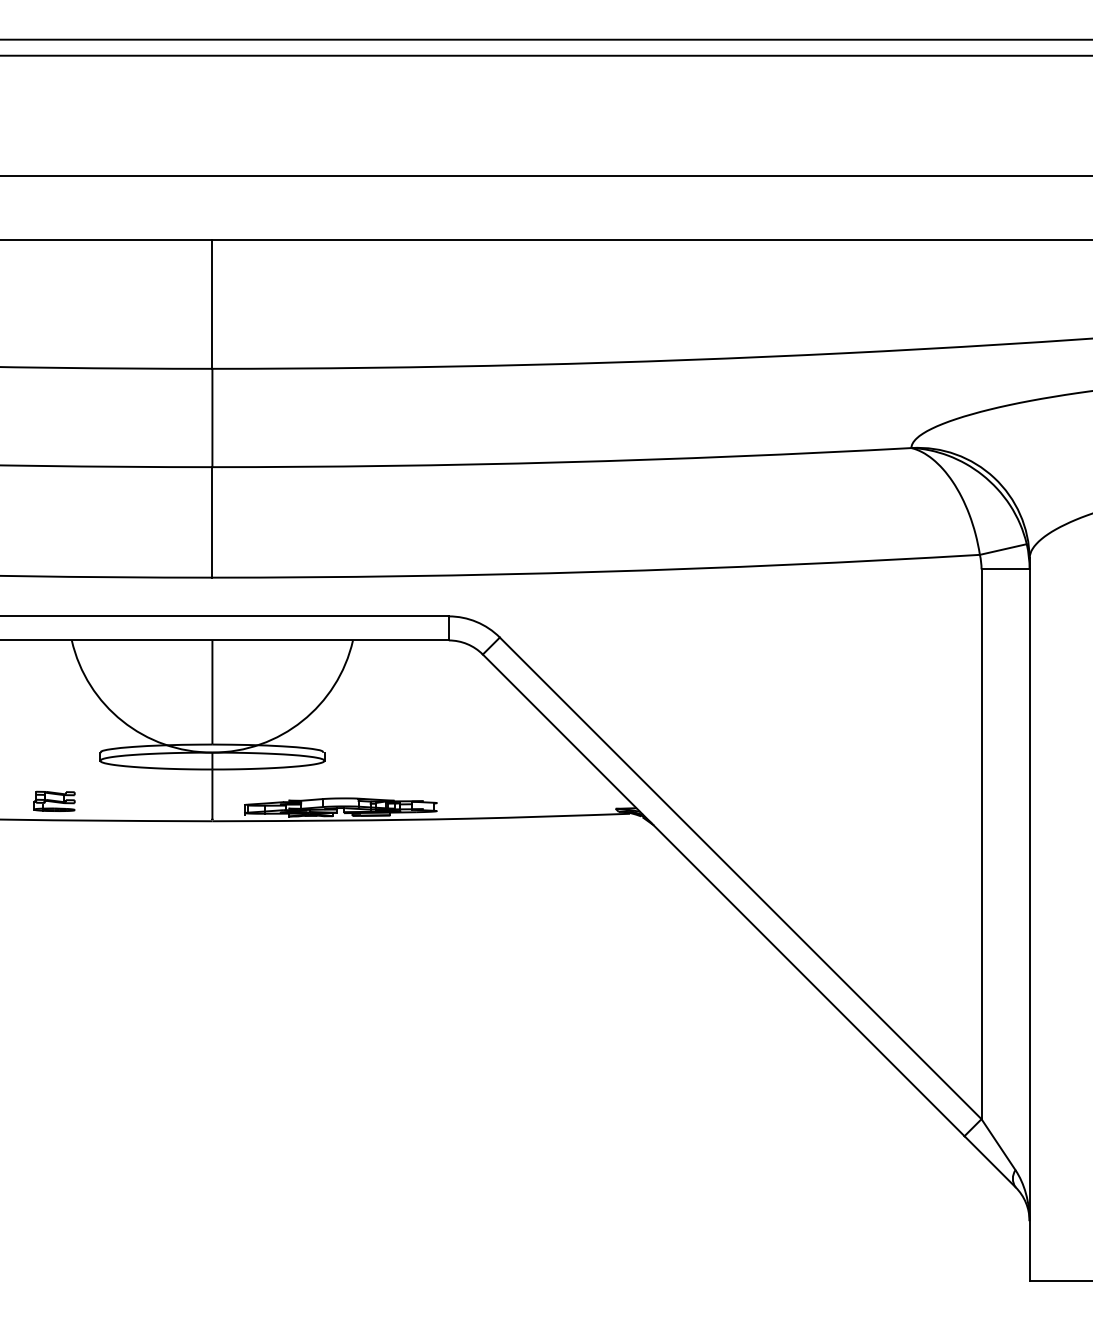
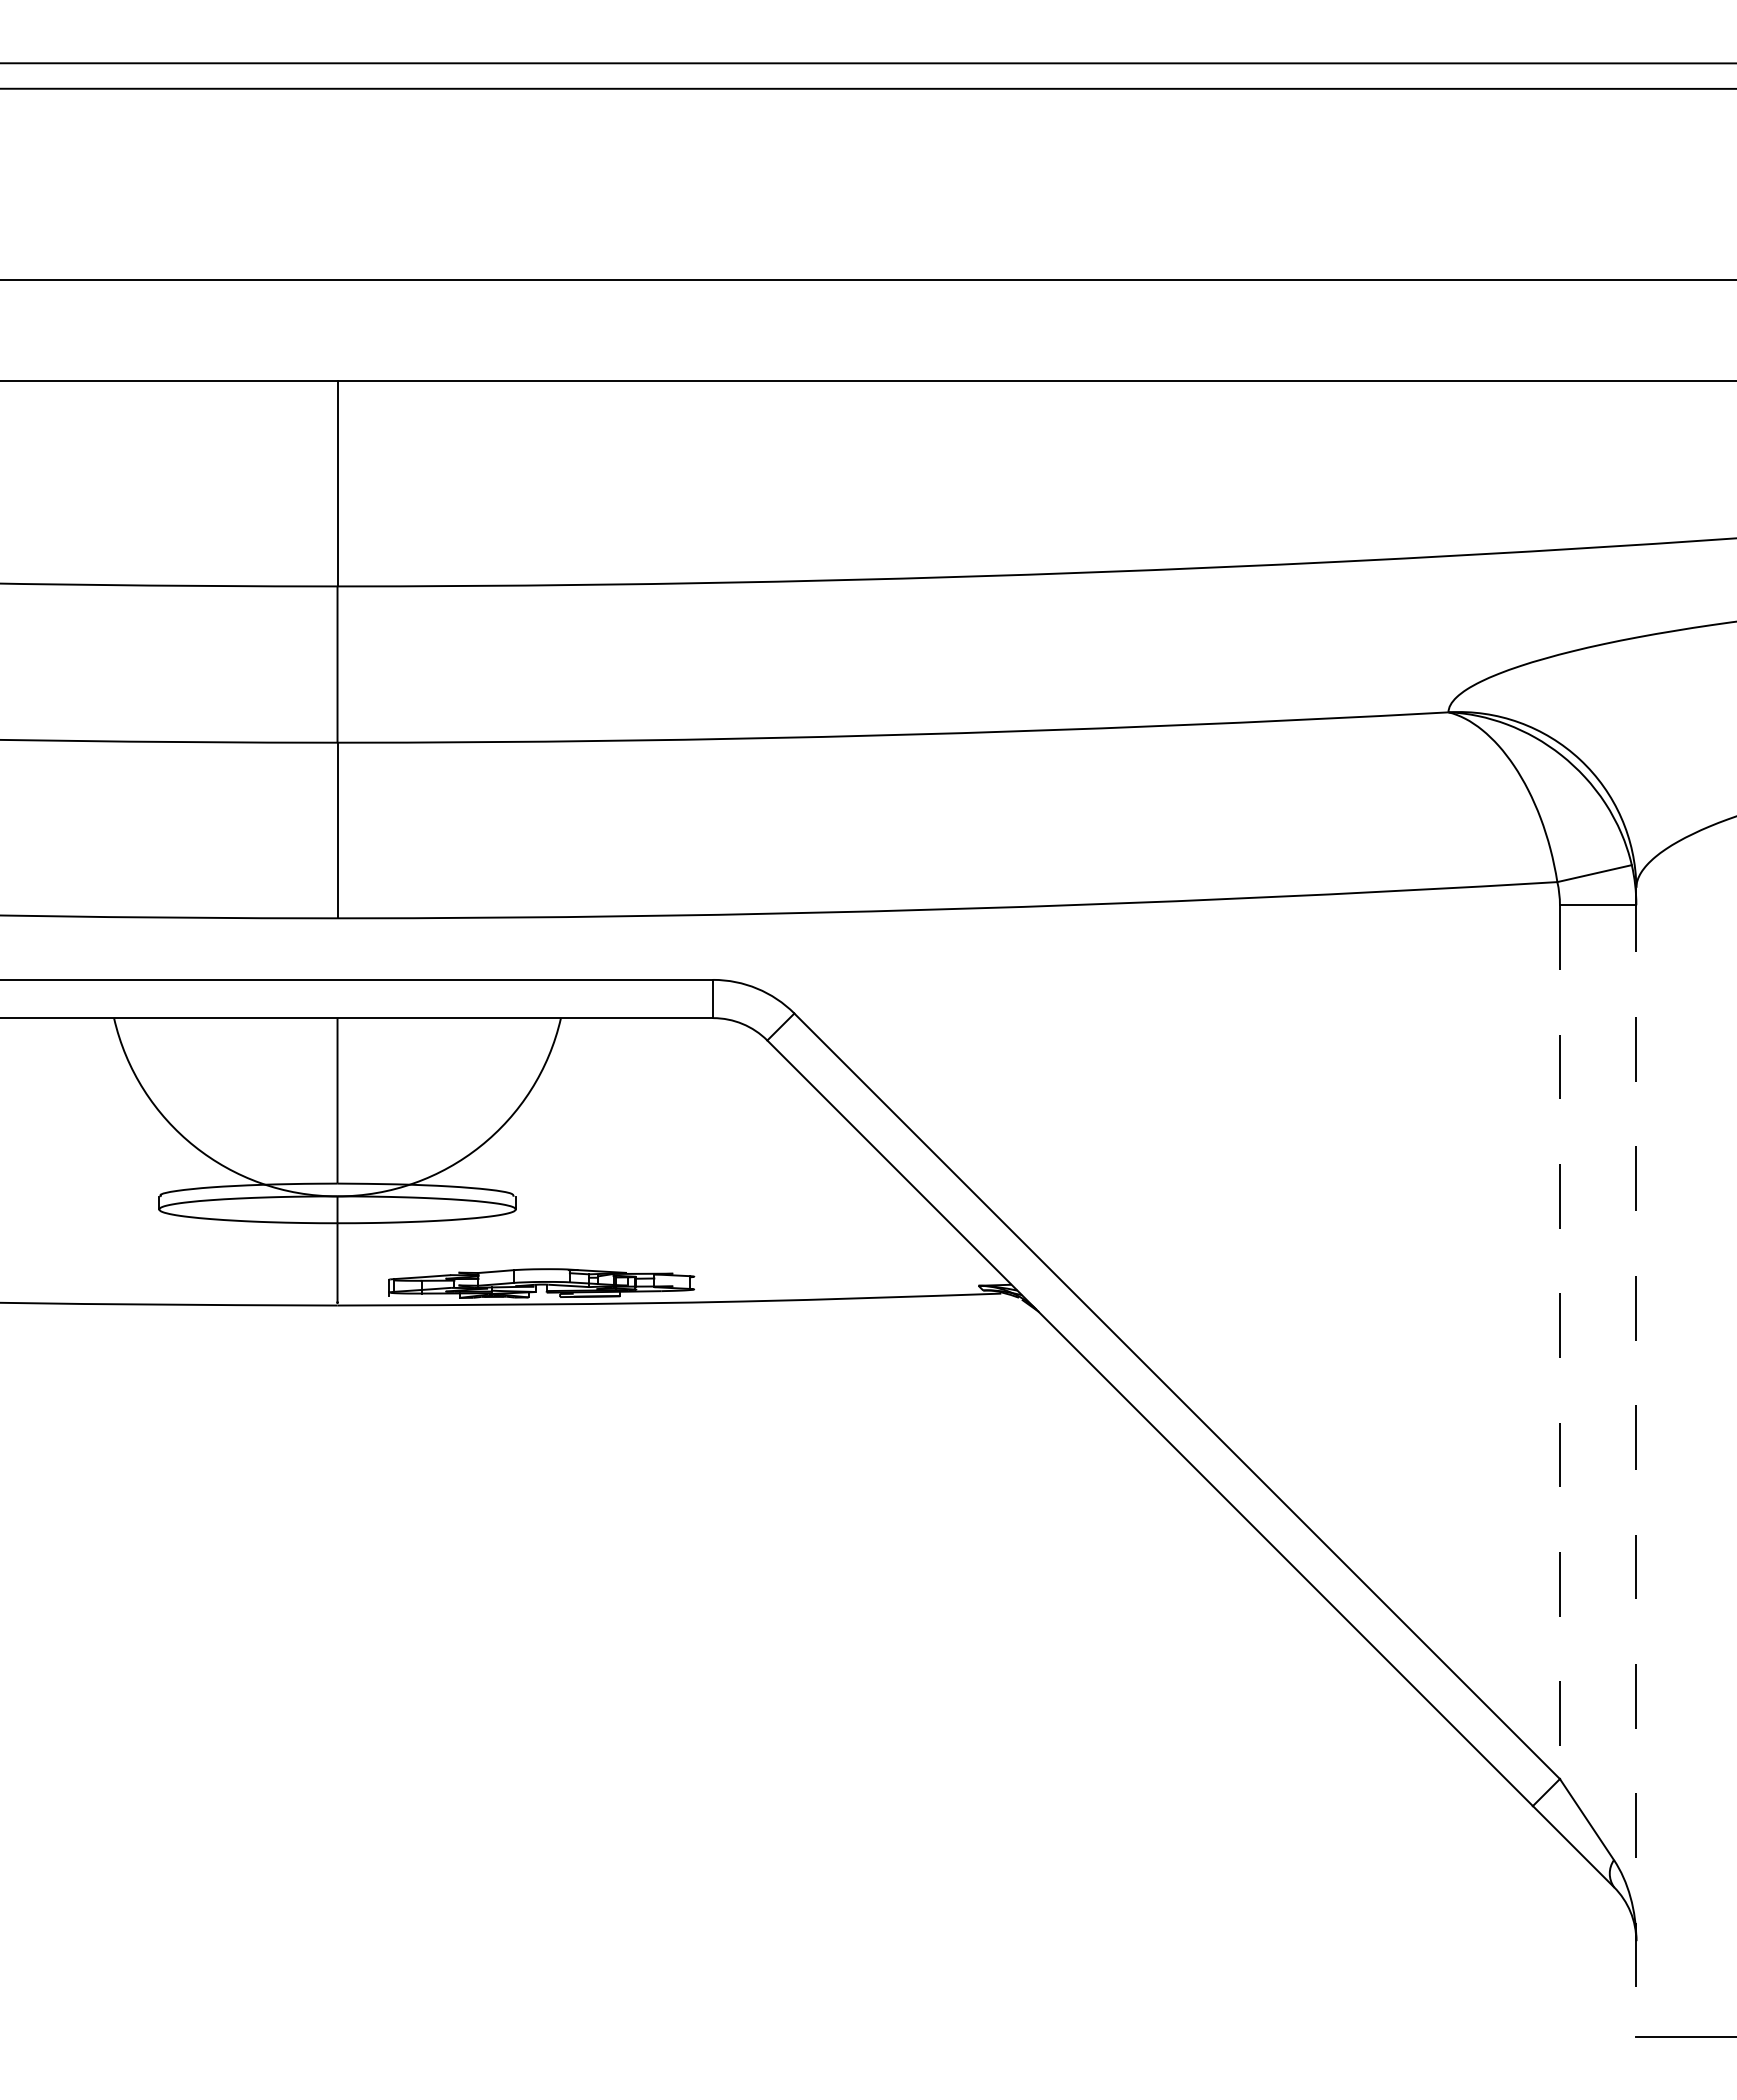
part: (54, 800) -> (86, 1272), removed
line: (981, 844) -> (1559, 1342), solid -> dashed
line: (1029, 920) -> (1636, 1463), solid -> dashed

